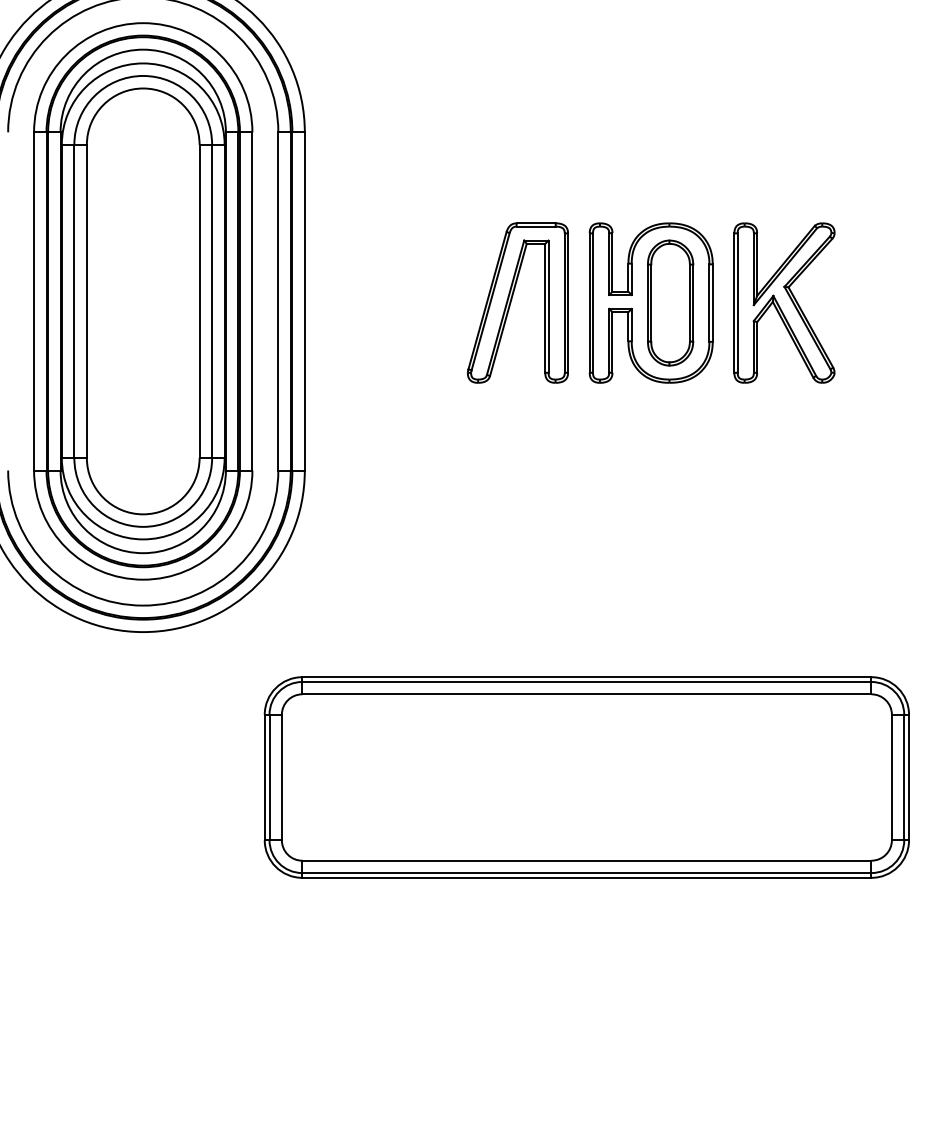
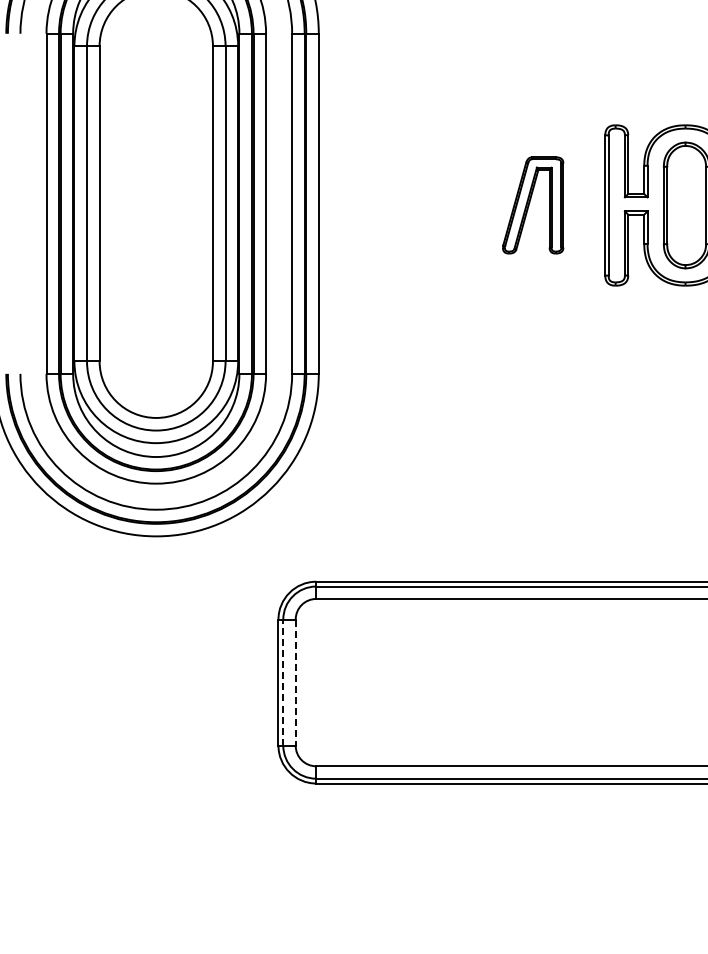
part: (517, 302) -> (532, 204), size x0.6
line: (269, 777) -> (283, 682), solid -> dashed
line: (281, 777) -> (295, 682), solid -> dashed

